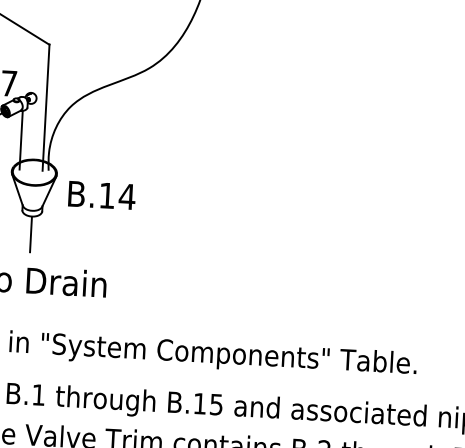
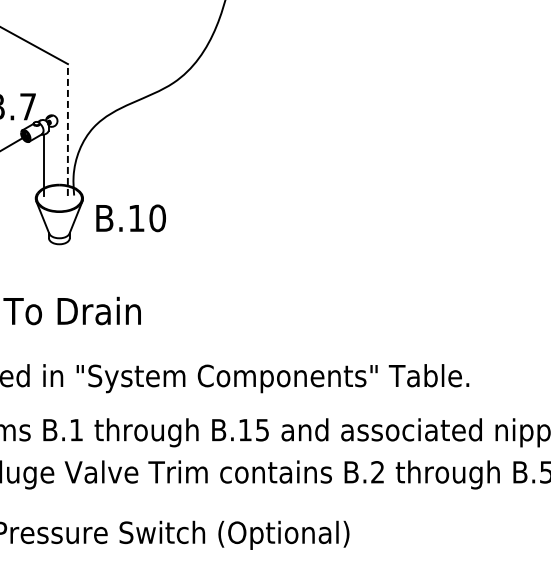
line: (45, 107) -> (67, 129), solid -> dashed
text: (127, 196) -> (157, 218), B.14 -> B.10
line: (31, 234) -> (59, 263), removed

